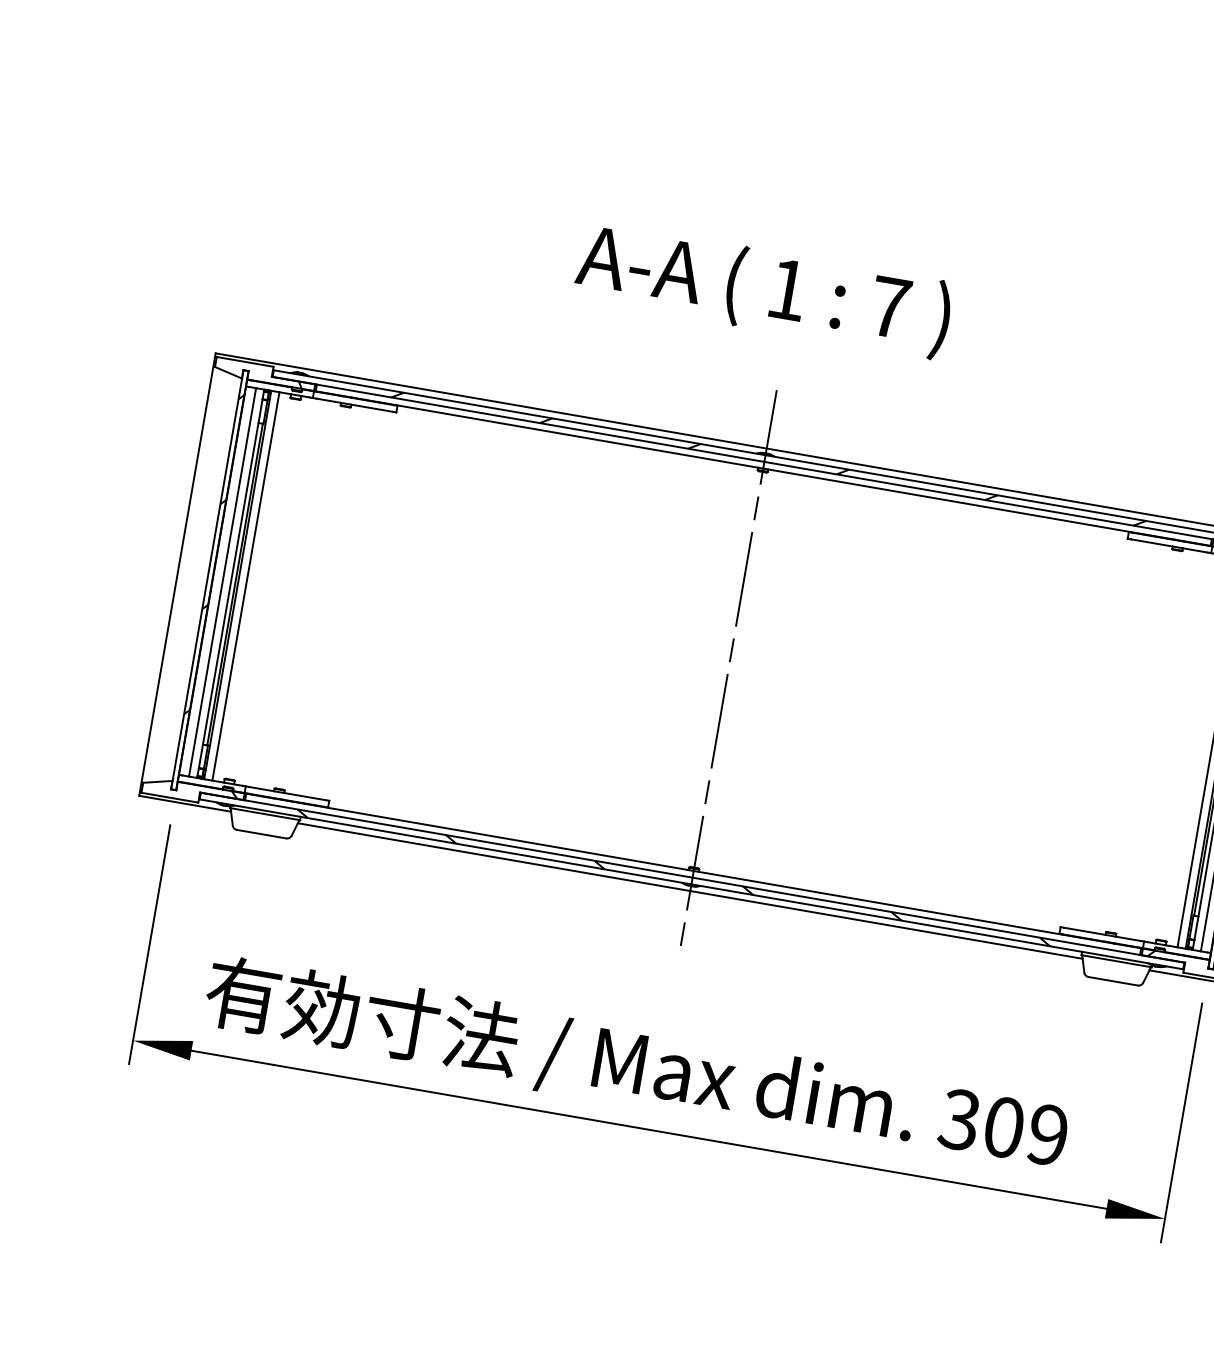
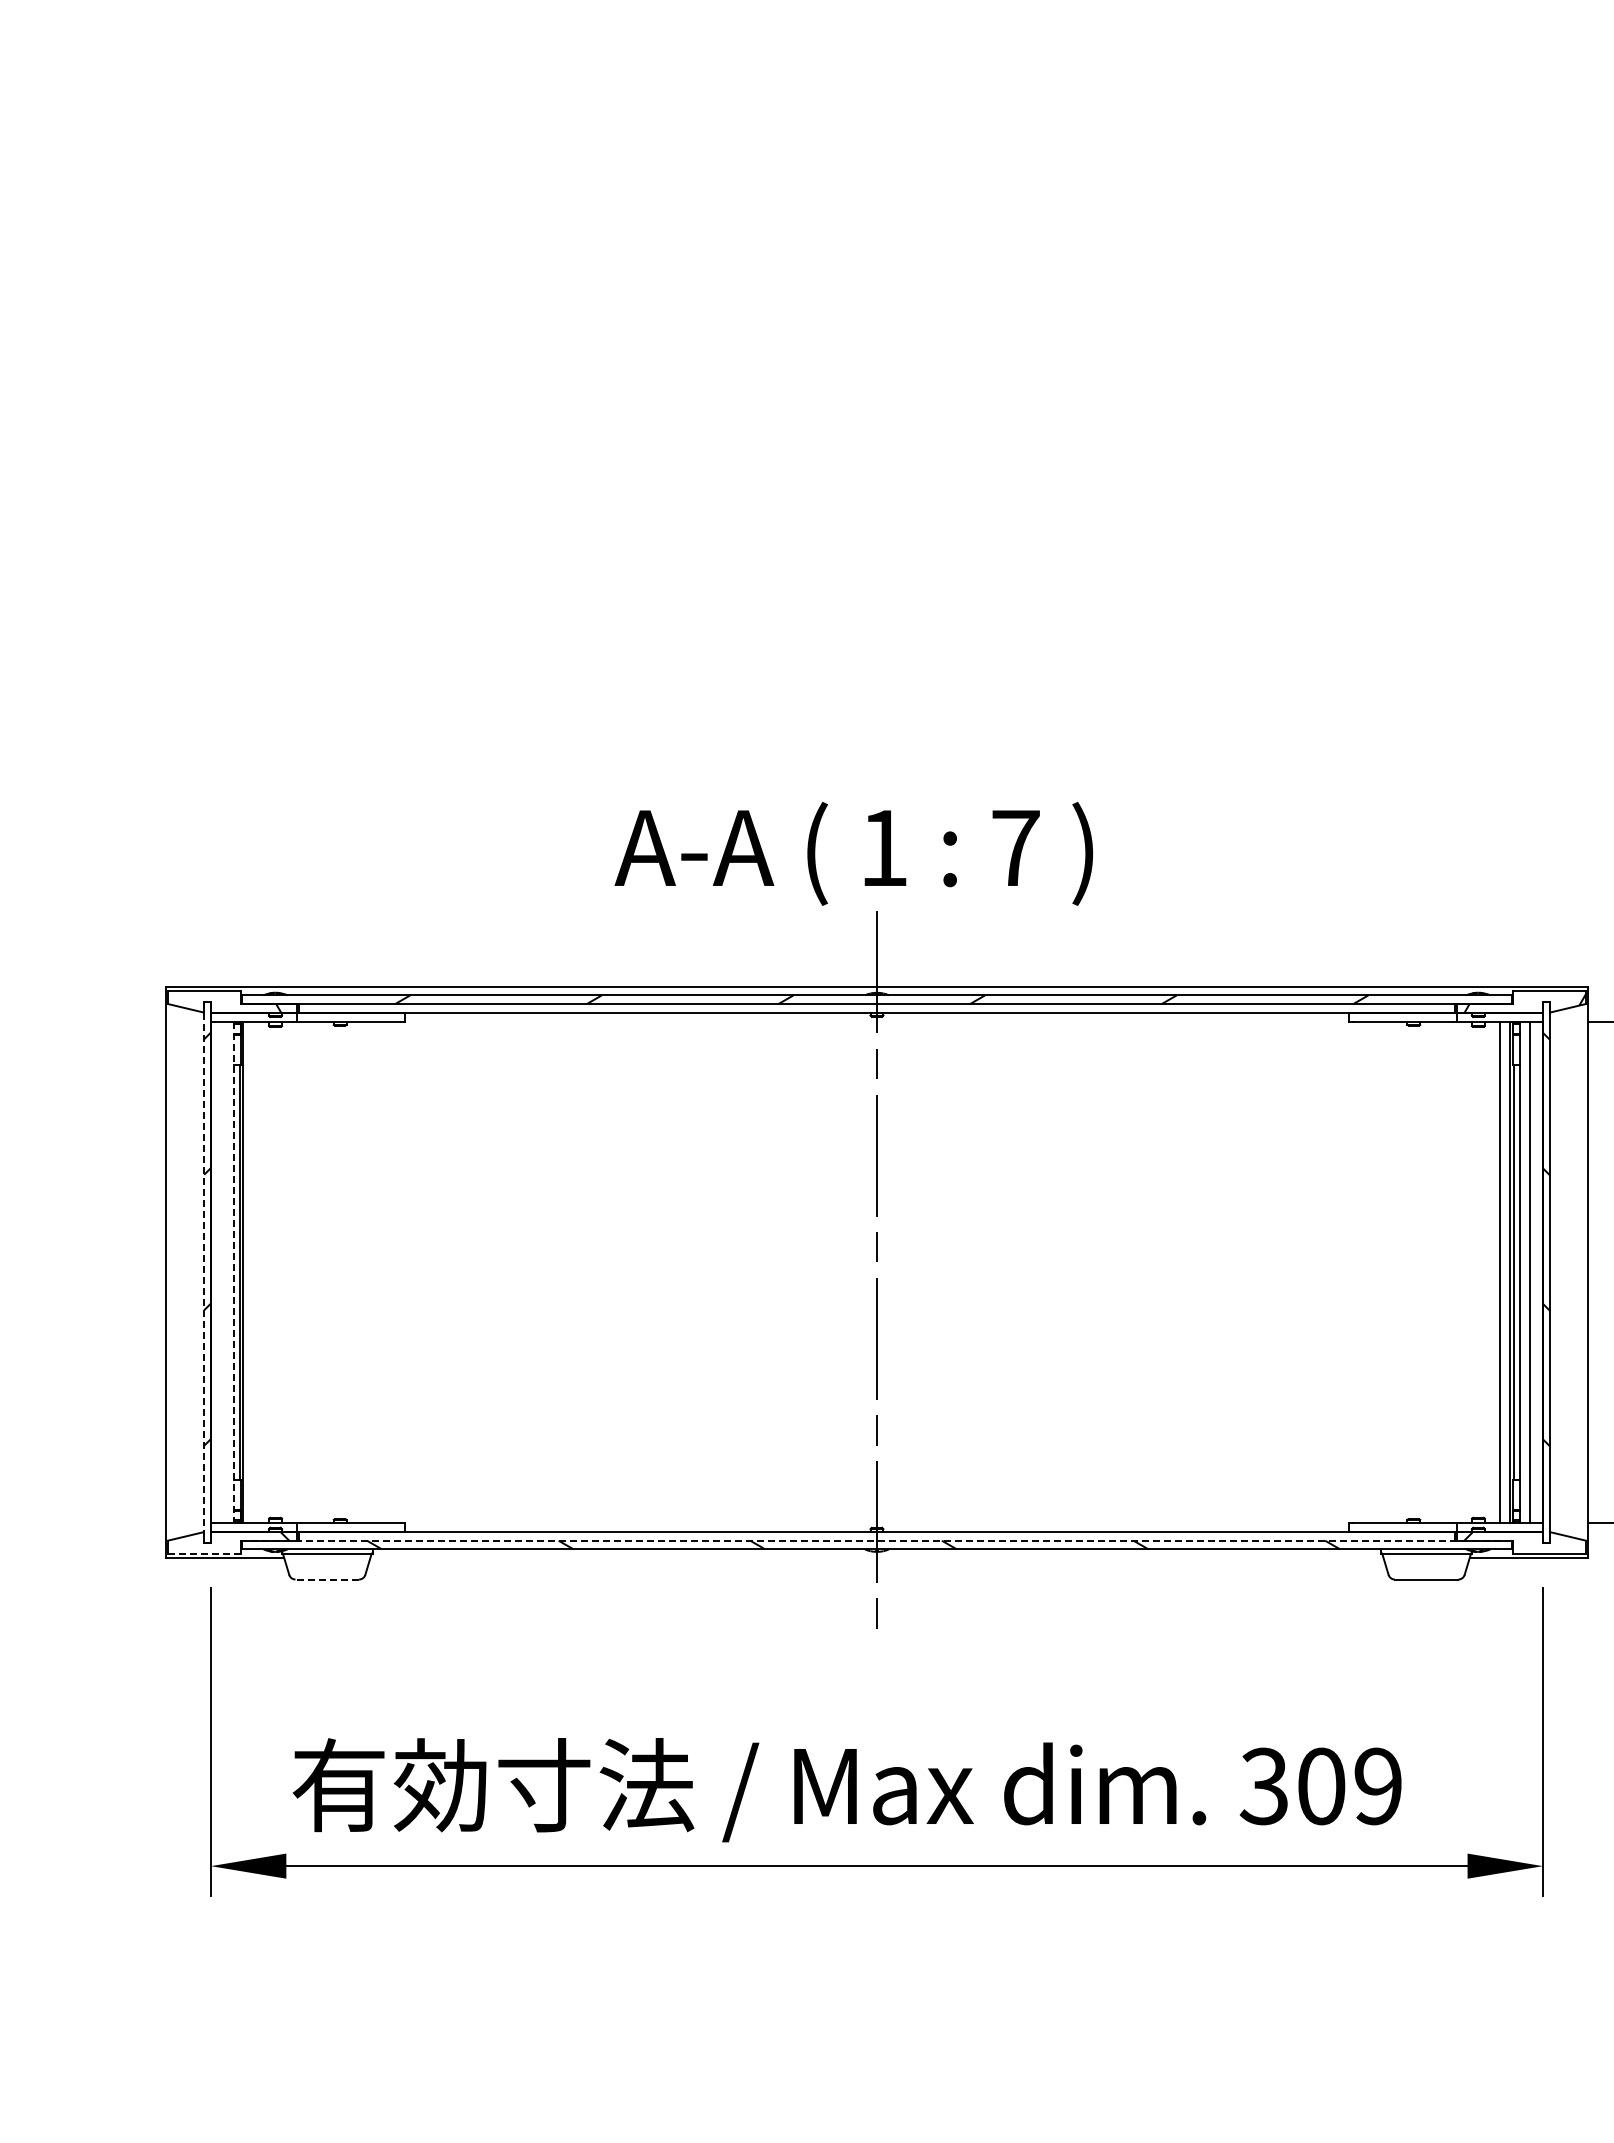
text: (763, 289) -> (853, 853), moved
line: (207, 579) -> (204, 1272), solid -> dashed
line: (222, 582) -> (223, 1272), removed
line: (230, 583) -> (234, 1272), solid -> dashed
line: (246, 586) -> (254, 1272), removed
line: (169, 797) -> (204, 1553), solid -> dashed
line: (261, 834) -> (327, 1579), solid -> dashed
line: (692, 877) -> (876, 1540), solid -> dashed
line: (689, 890) -> (876, 1557), removed

